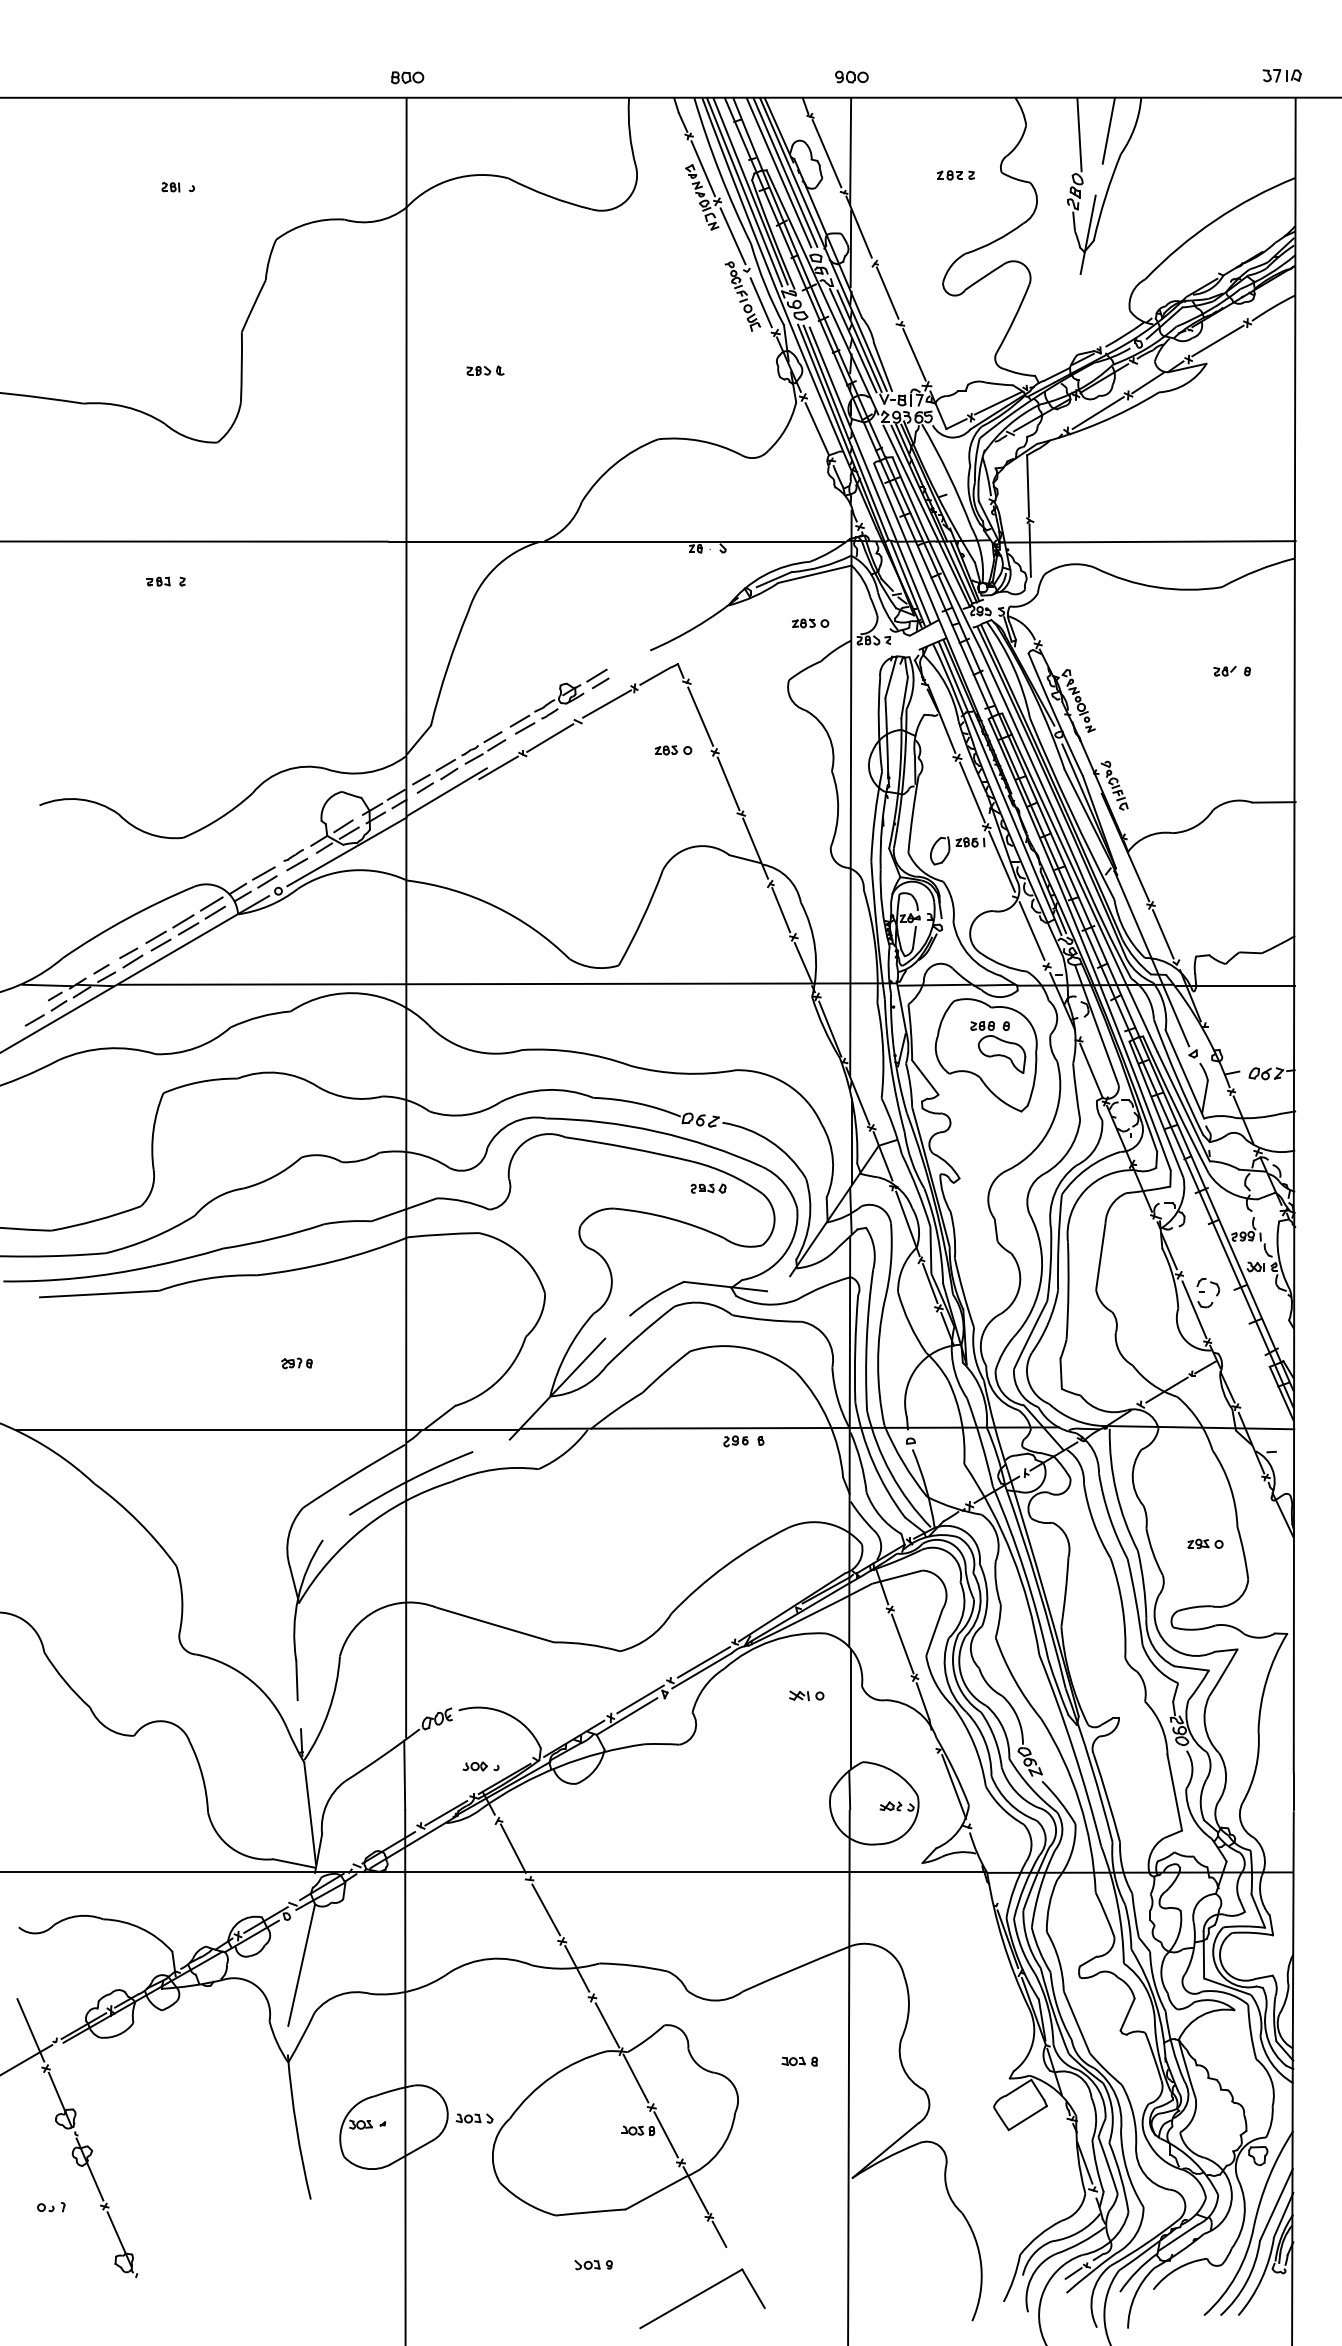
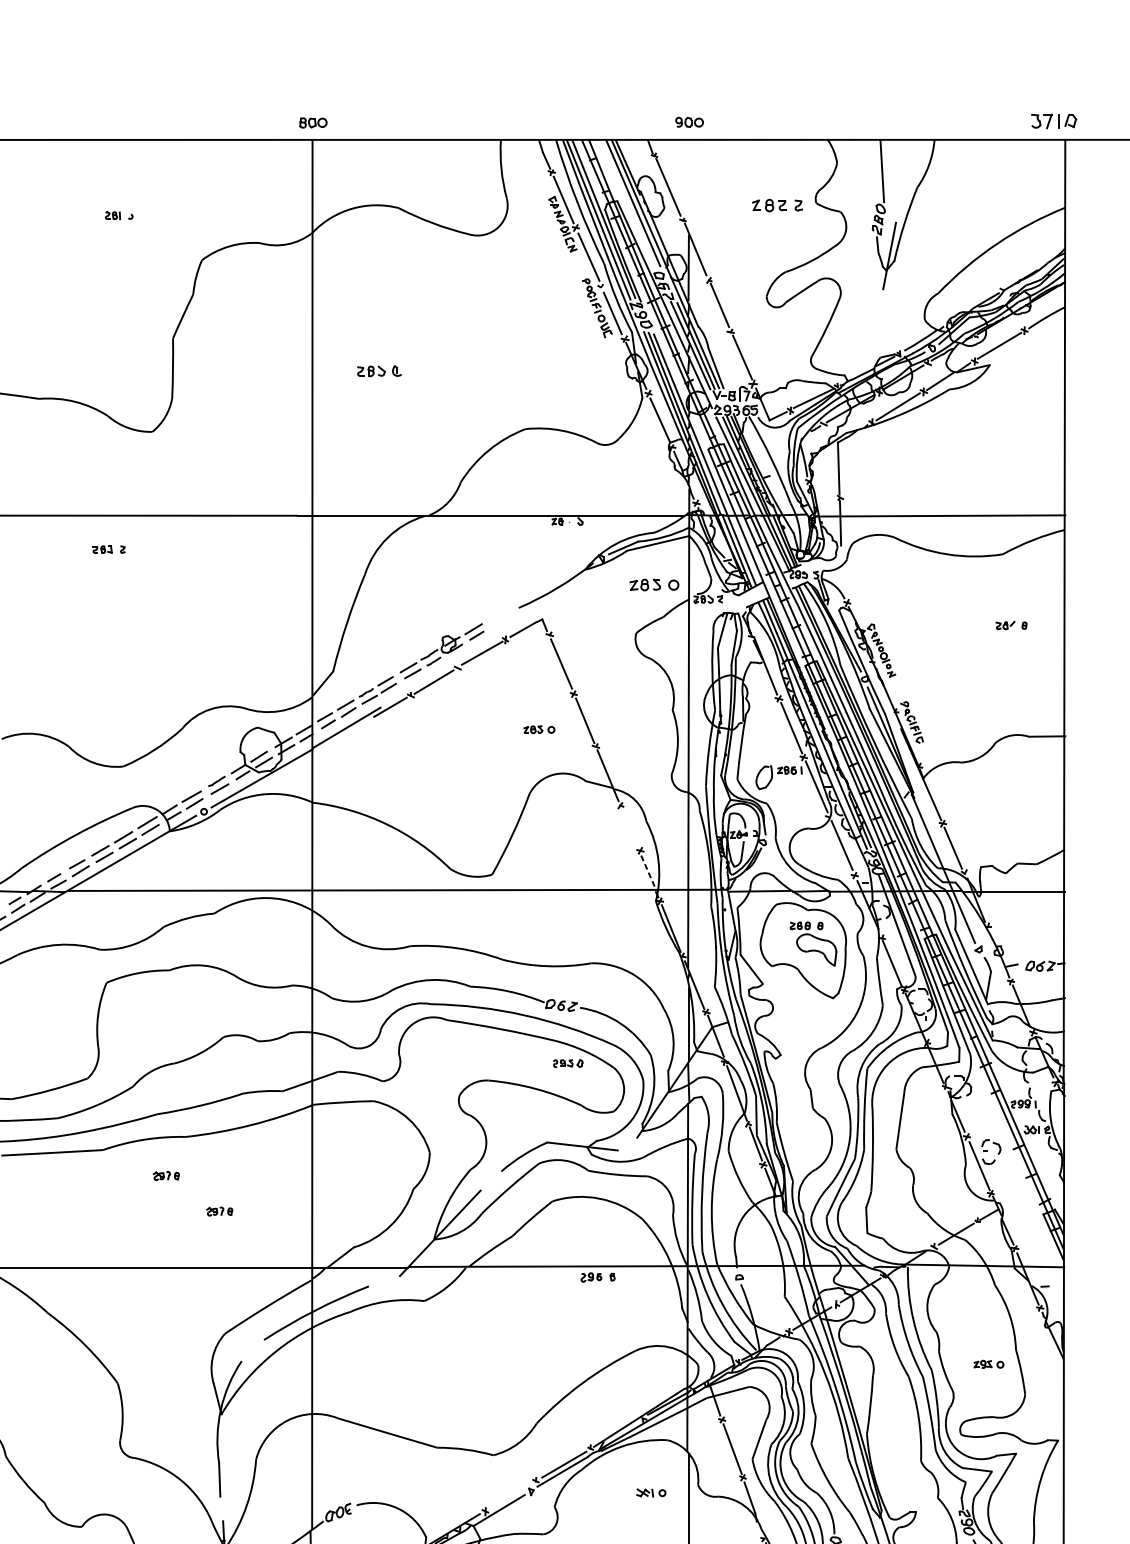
part: (1281, 75) -> (1053, 121), size x1.4
line: (1108, 130) -> (906, 167), removed
line: (850, 151) -> (688, 185), removed
line: (778, 172) -> (627, 203), removed
part: (956, 175) -> (778, 205), size x1.6
part: (485, 370) -> (379, 370), size x1.4
part: (810, 623) -> (654, 585), size x1.6
part: (673, 750) -> (539, 729), moved
line: (781, 910) -> (629, 828), removed
line: (803, 962) -> (648, 872), solid -> dashed
part: (233, 1321) -> (165, 1176), added
line: (640, 1699) -> (510, 1496), removed

